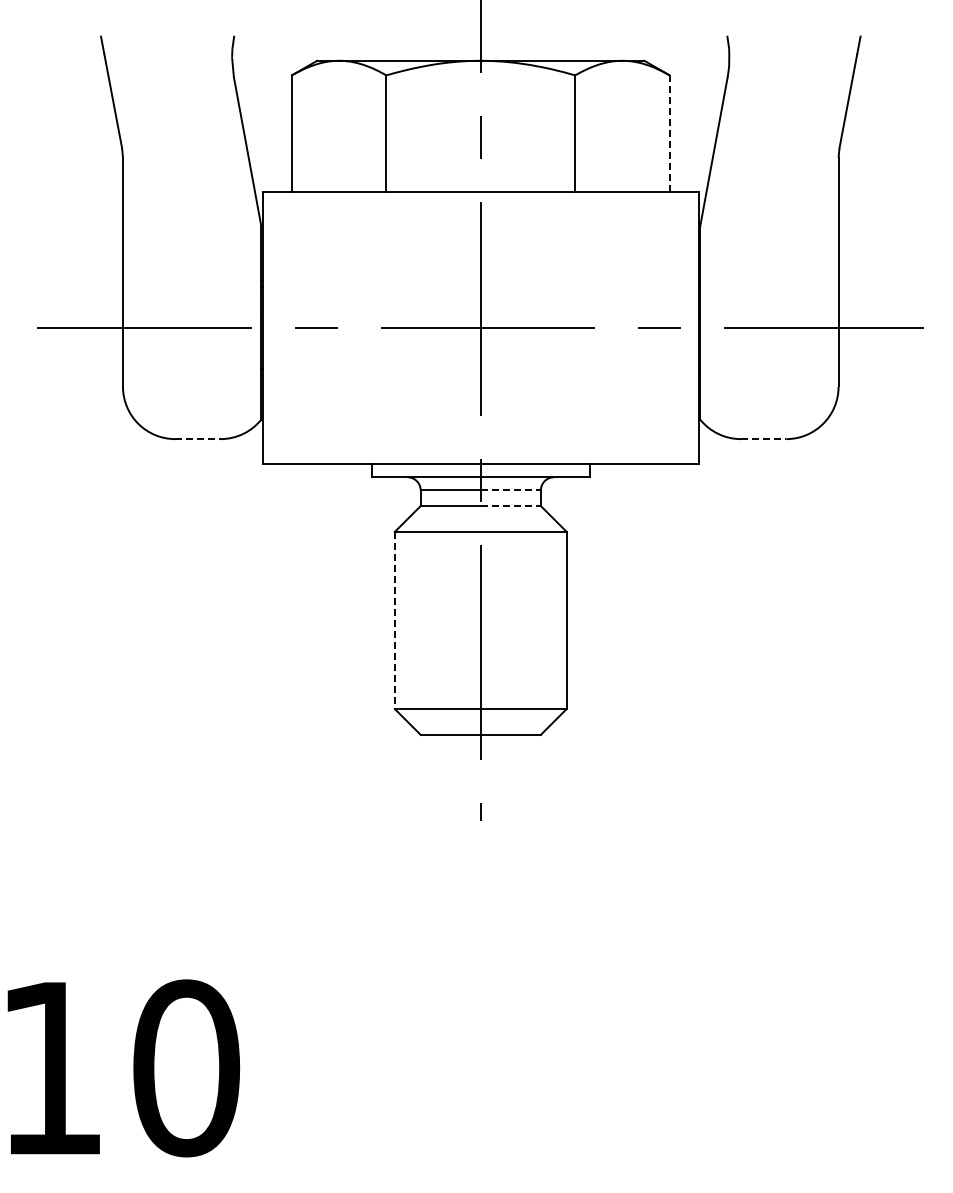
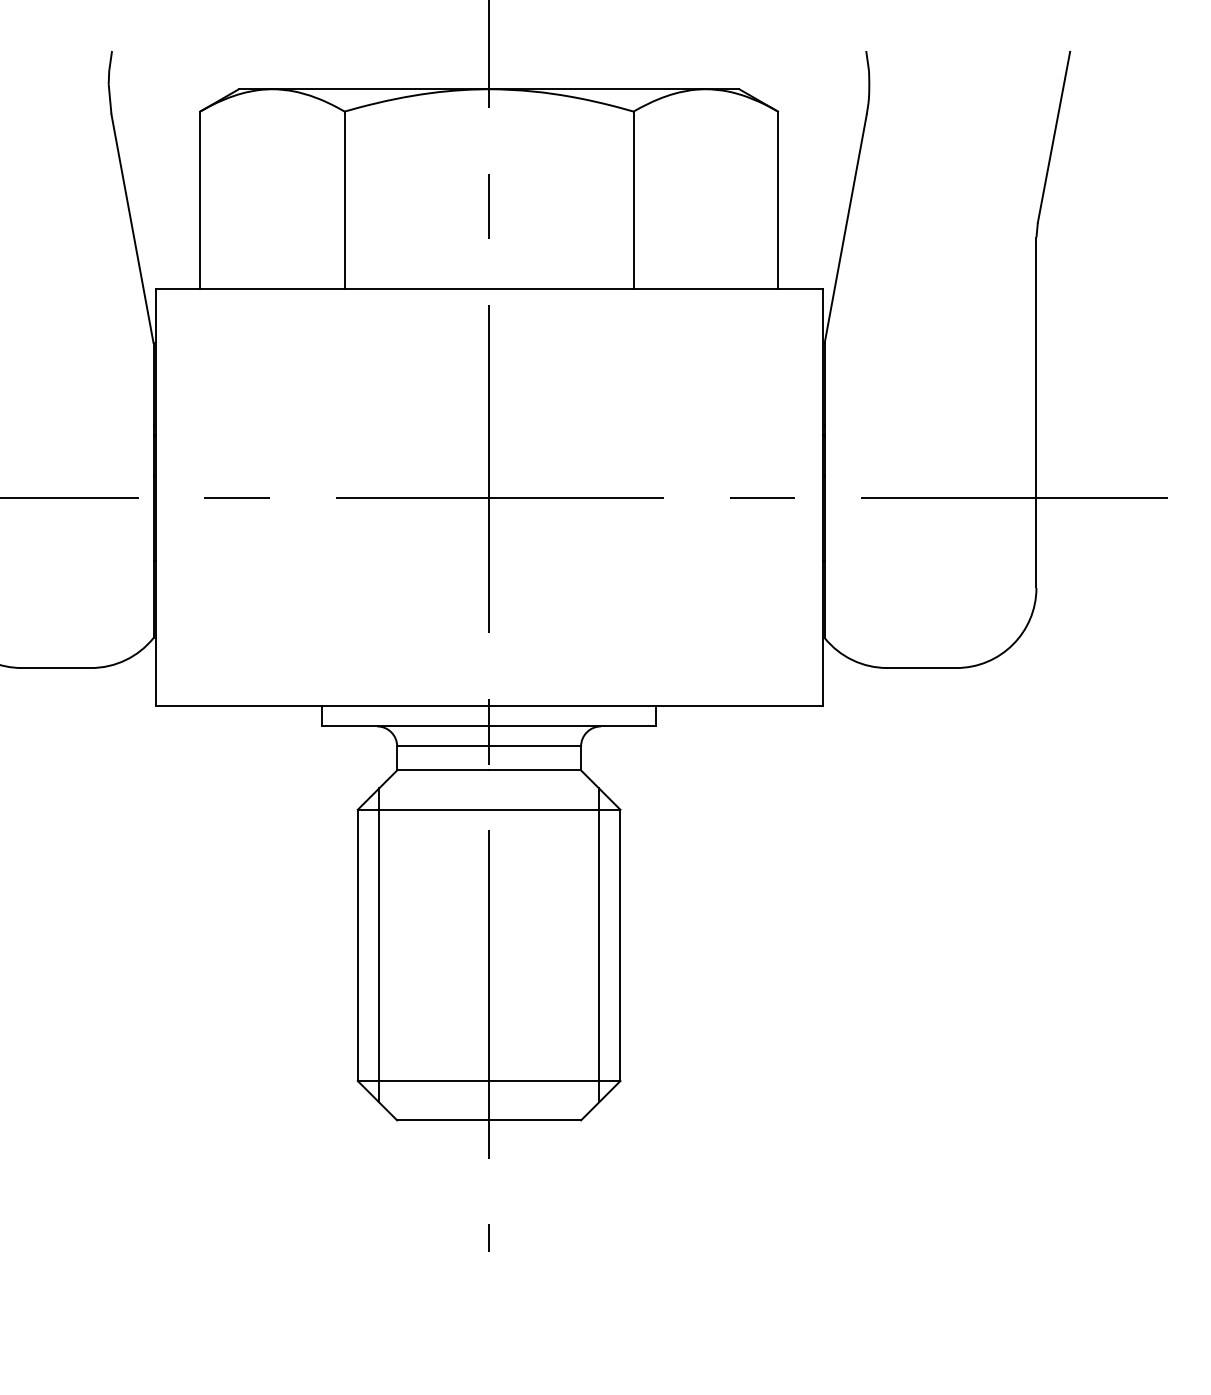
line: (669, 134) -> (777, 202), dashed -> solid
line: (197, 439) -> (55, 668), dashed -> solid
line: (763, 439) -> (921, 668), dashed -> solid
line: (511, 490) -> (536, 746), dashed -> solid
line: (511, 506) -> (536, 771), dashed -> solid
line: (394, 620) -> (357, 945), dashed -> solid
line: (408, 620) -> (378, 945), added
line: (552, 620) -> (598, 945), added

